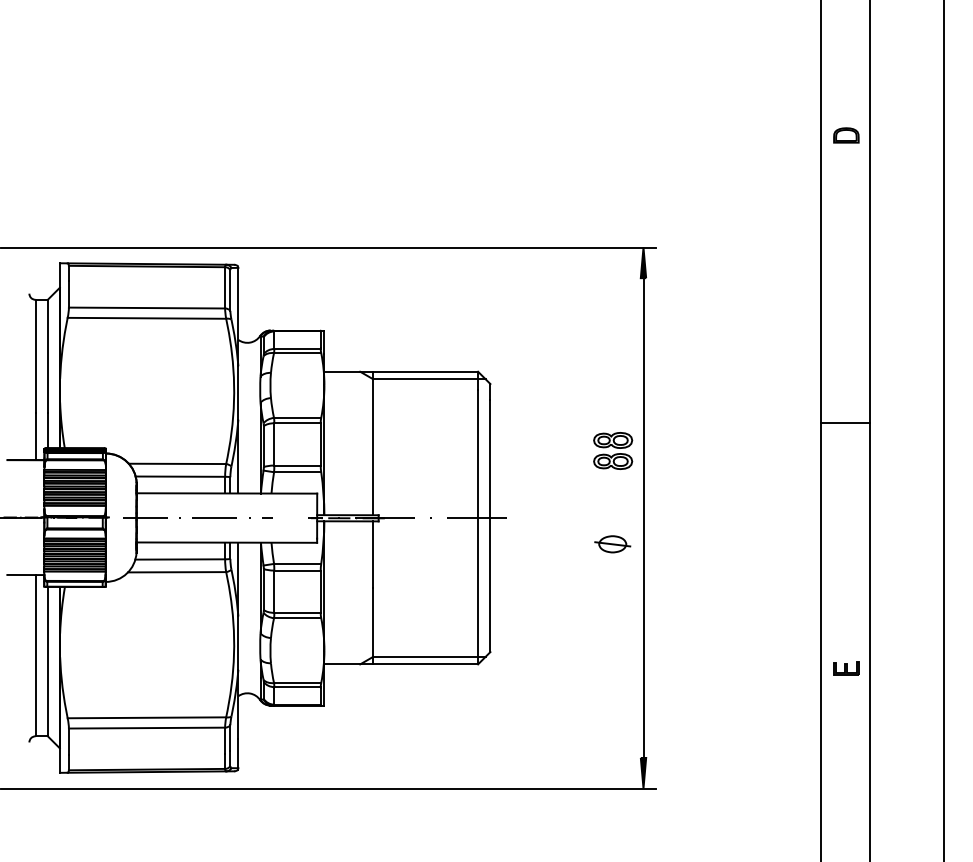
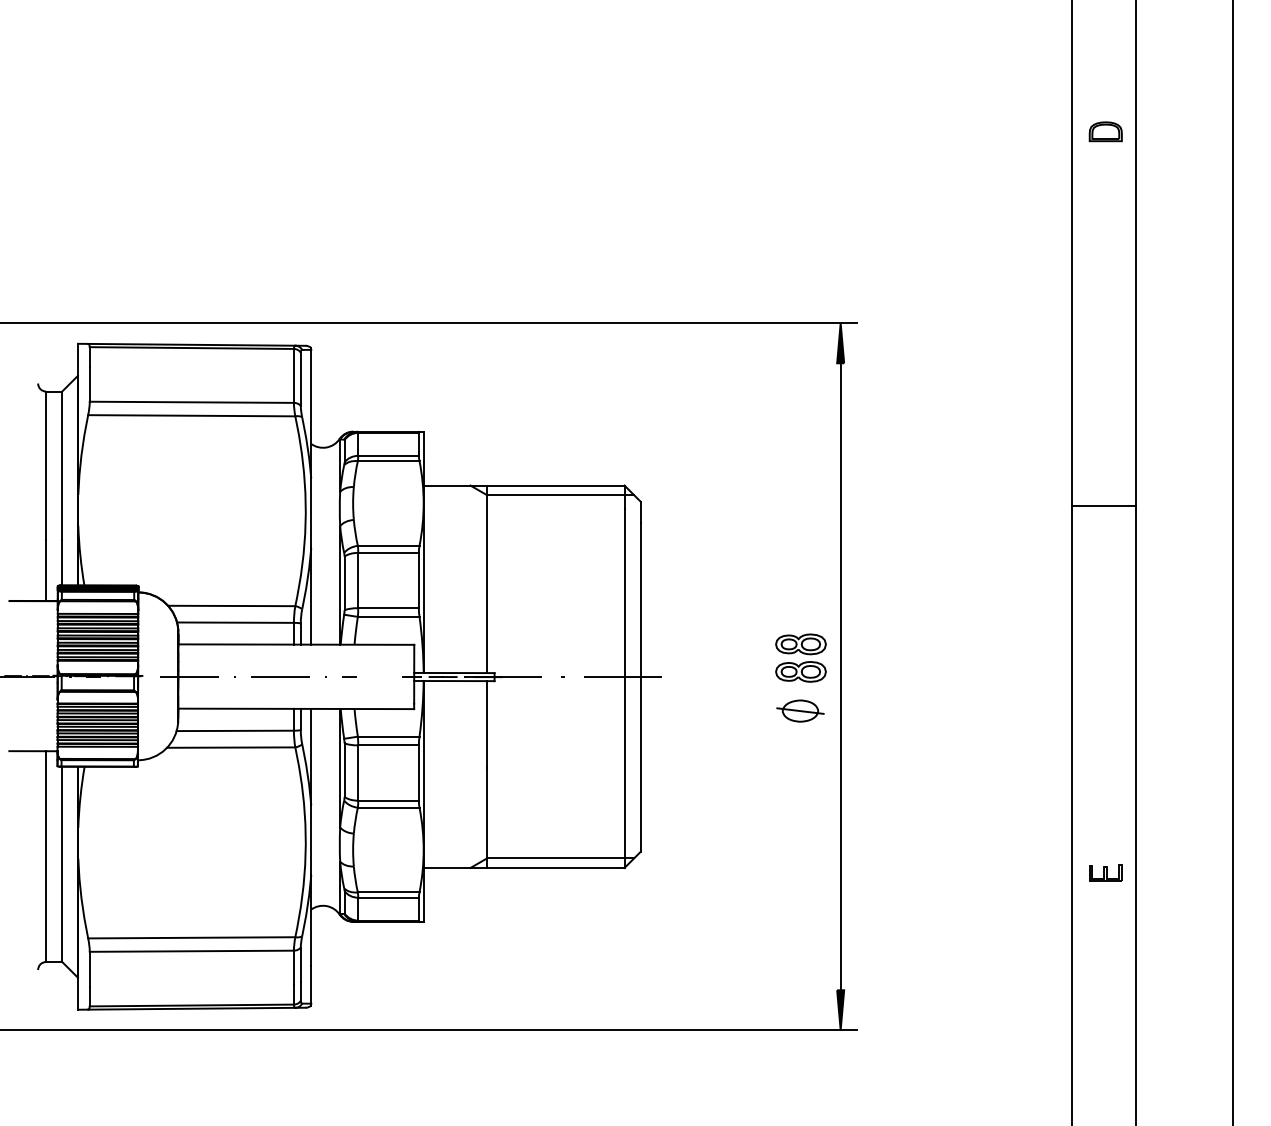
part: (846, 135) -> (1105, 131), moved
line: (845, 422) -> (1104, 505), moved
part: (612, 450) -> (800, 657), moved

